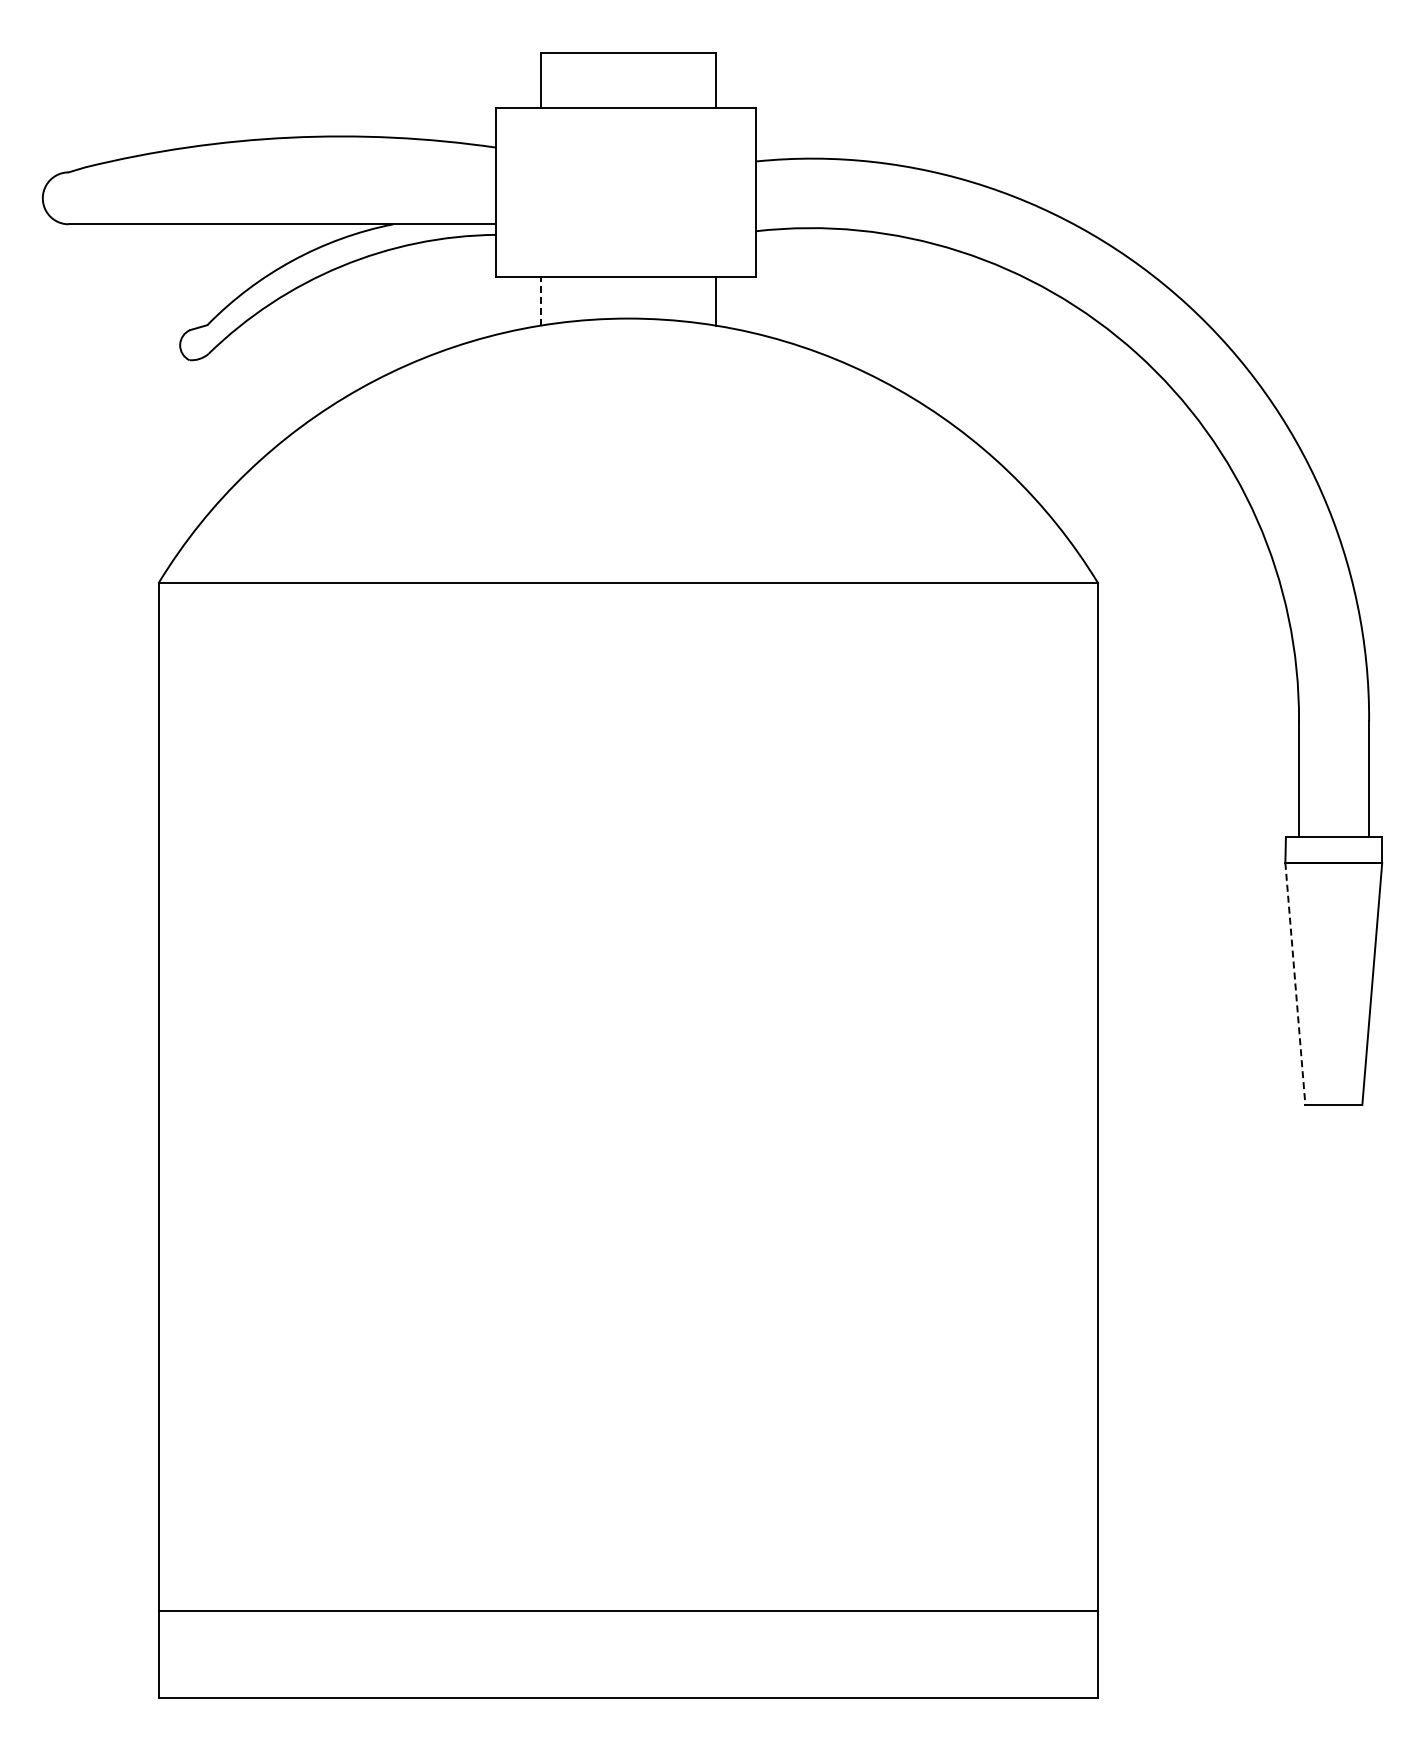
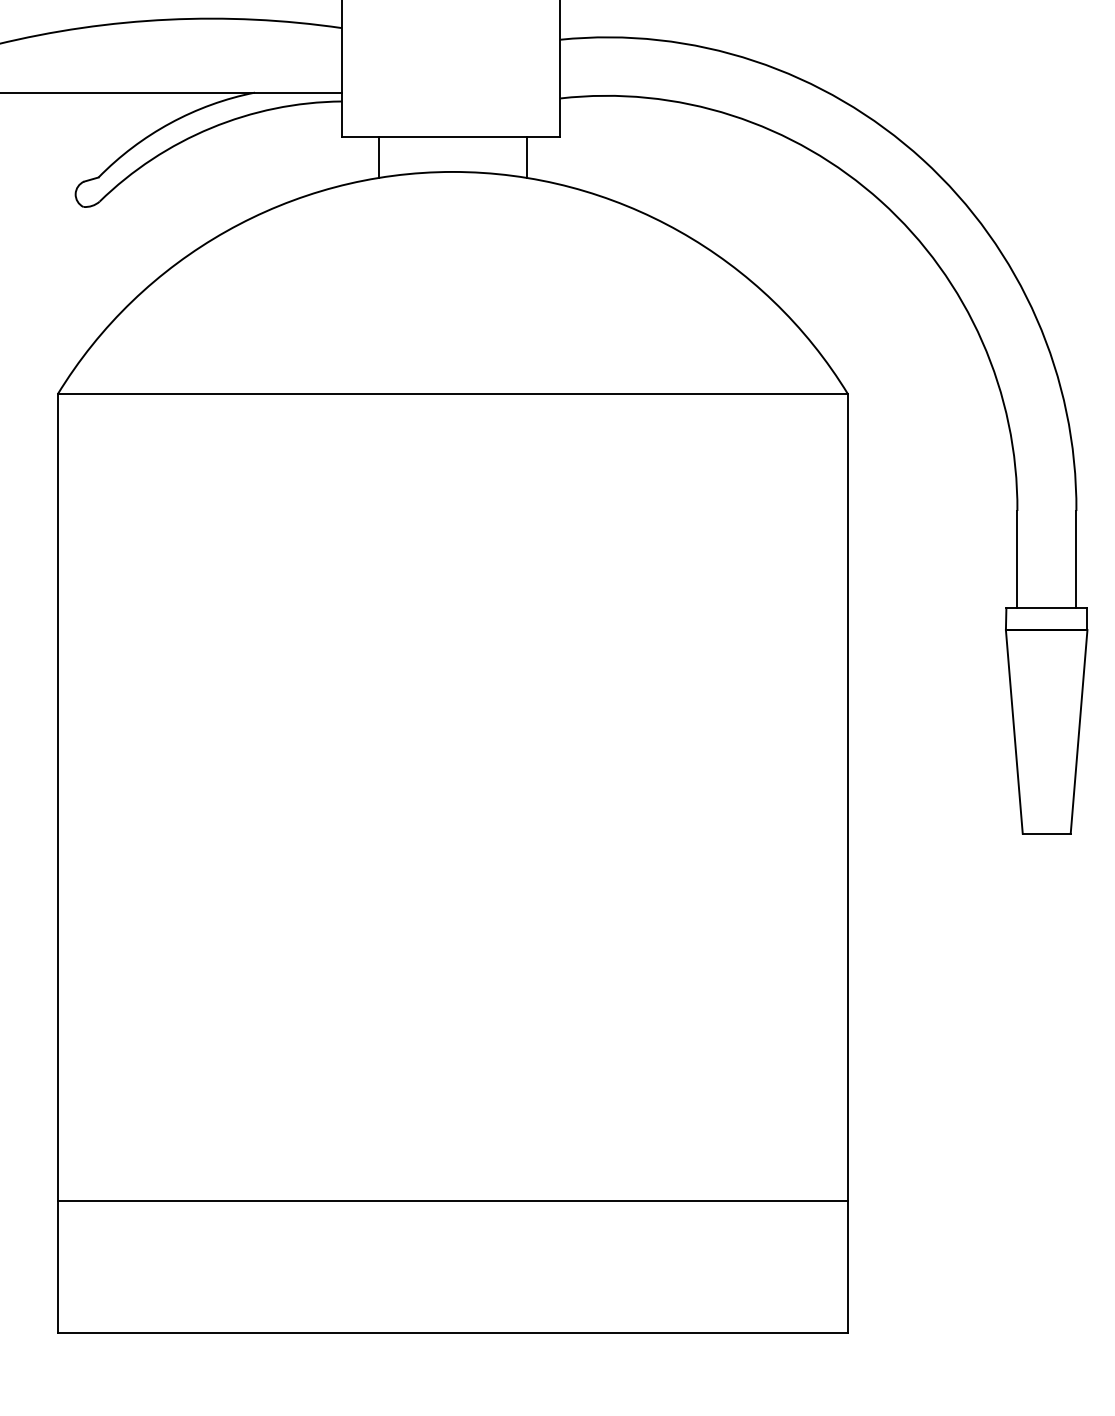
line: (540, 300) -> (378, 156), dashed -> solid
line: (1295, 984) -> (1014, 732), dashed -> solid
line: (627, 1610) -> (452, 1201), moved

